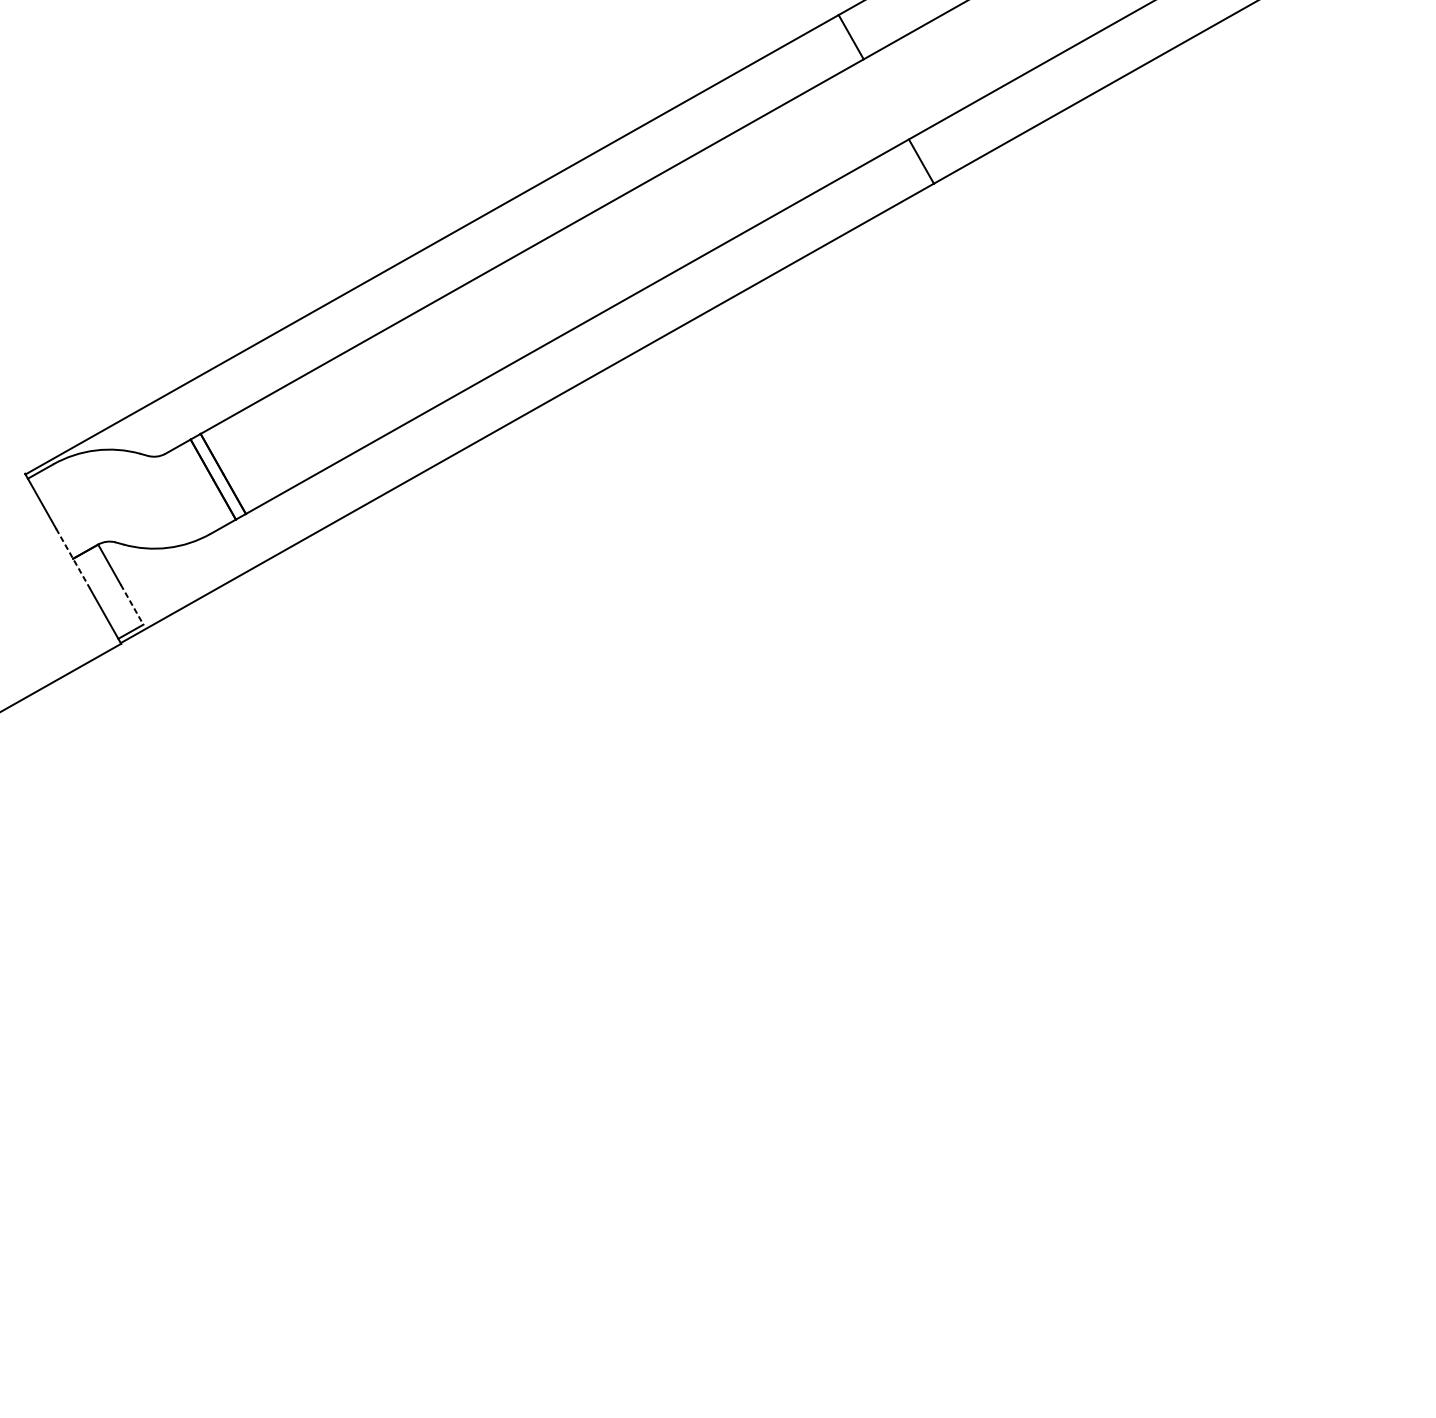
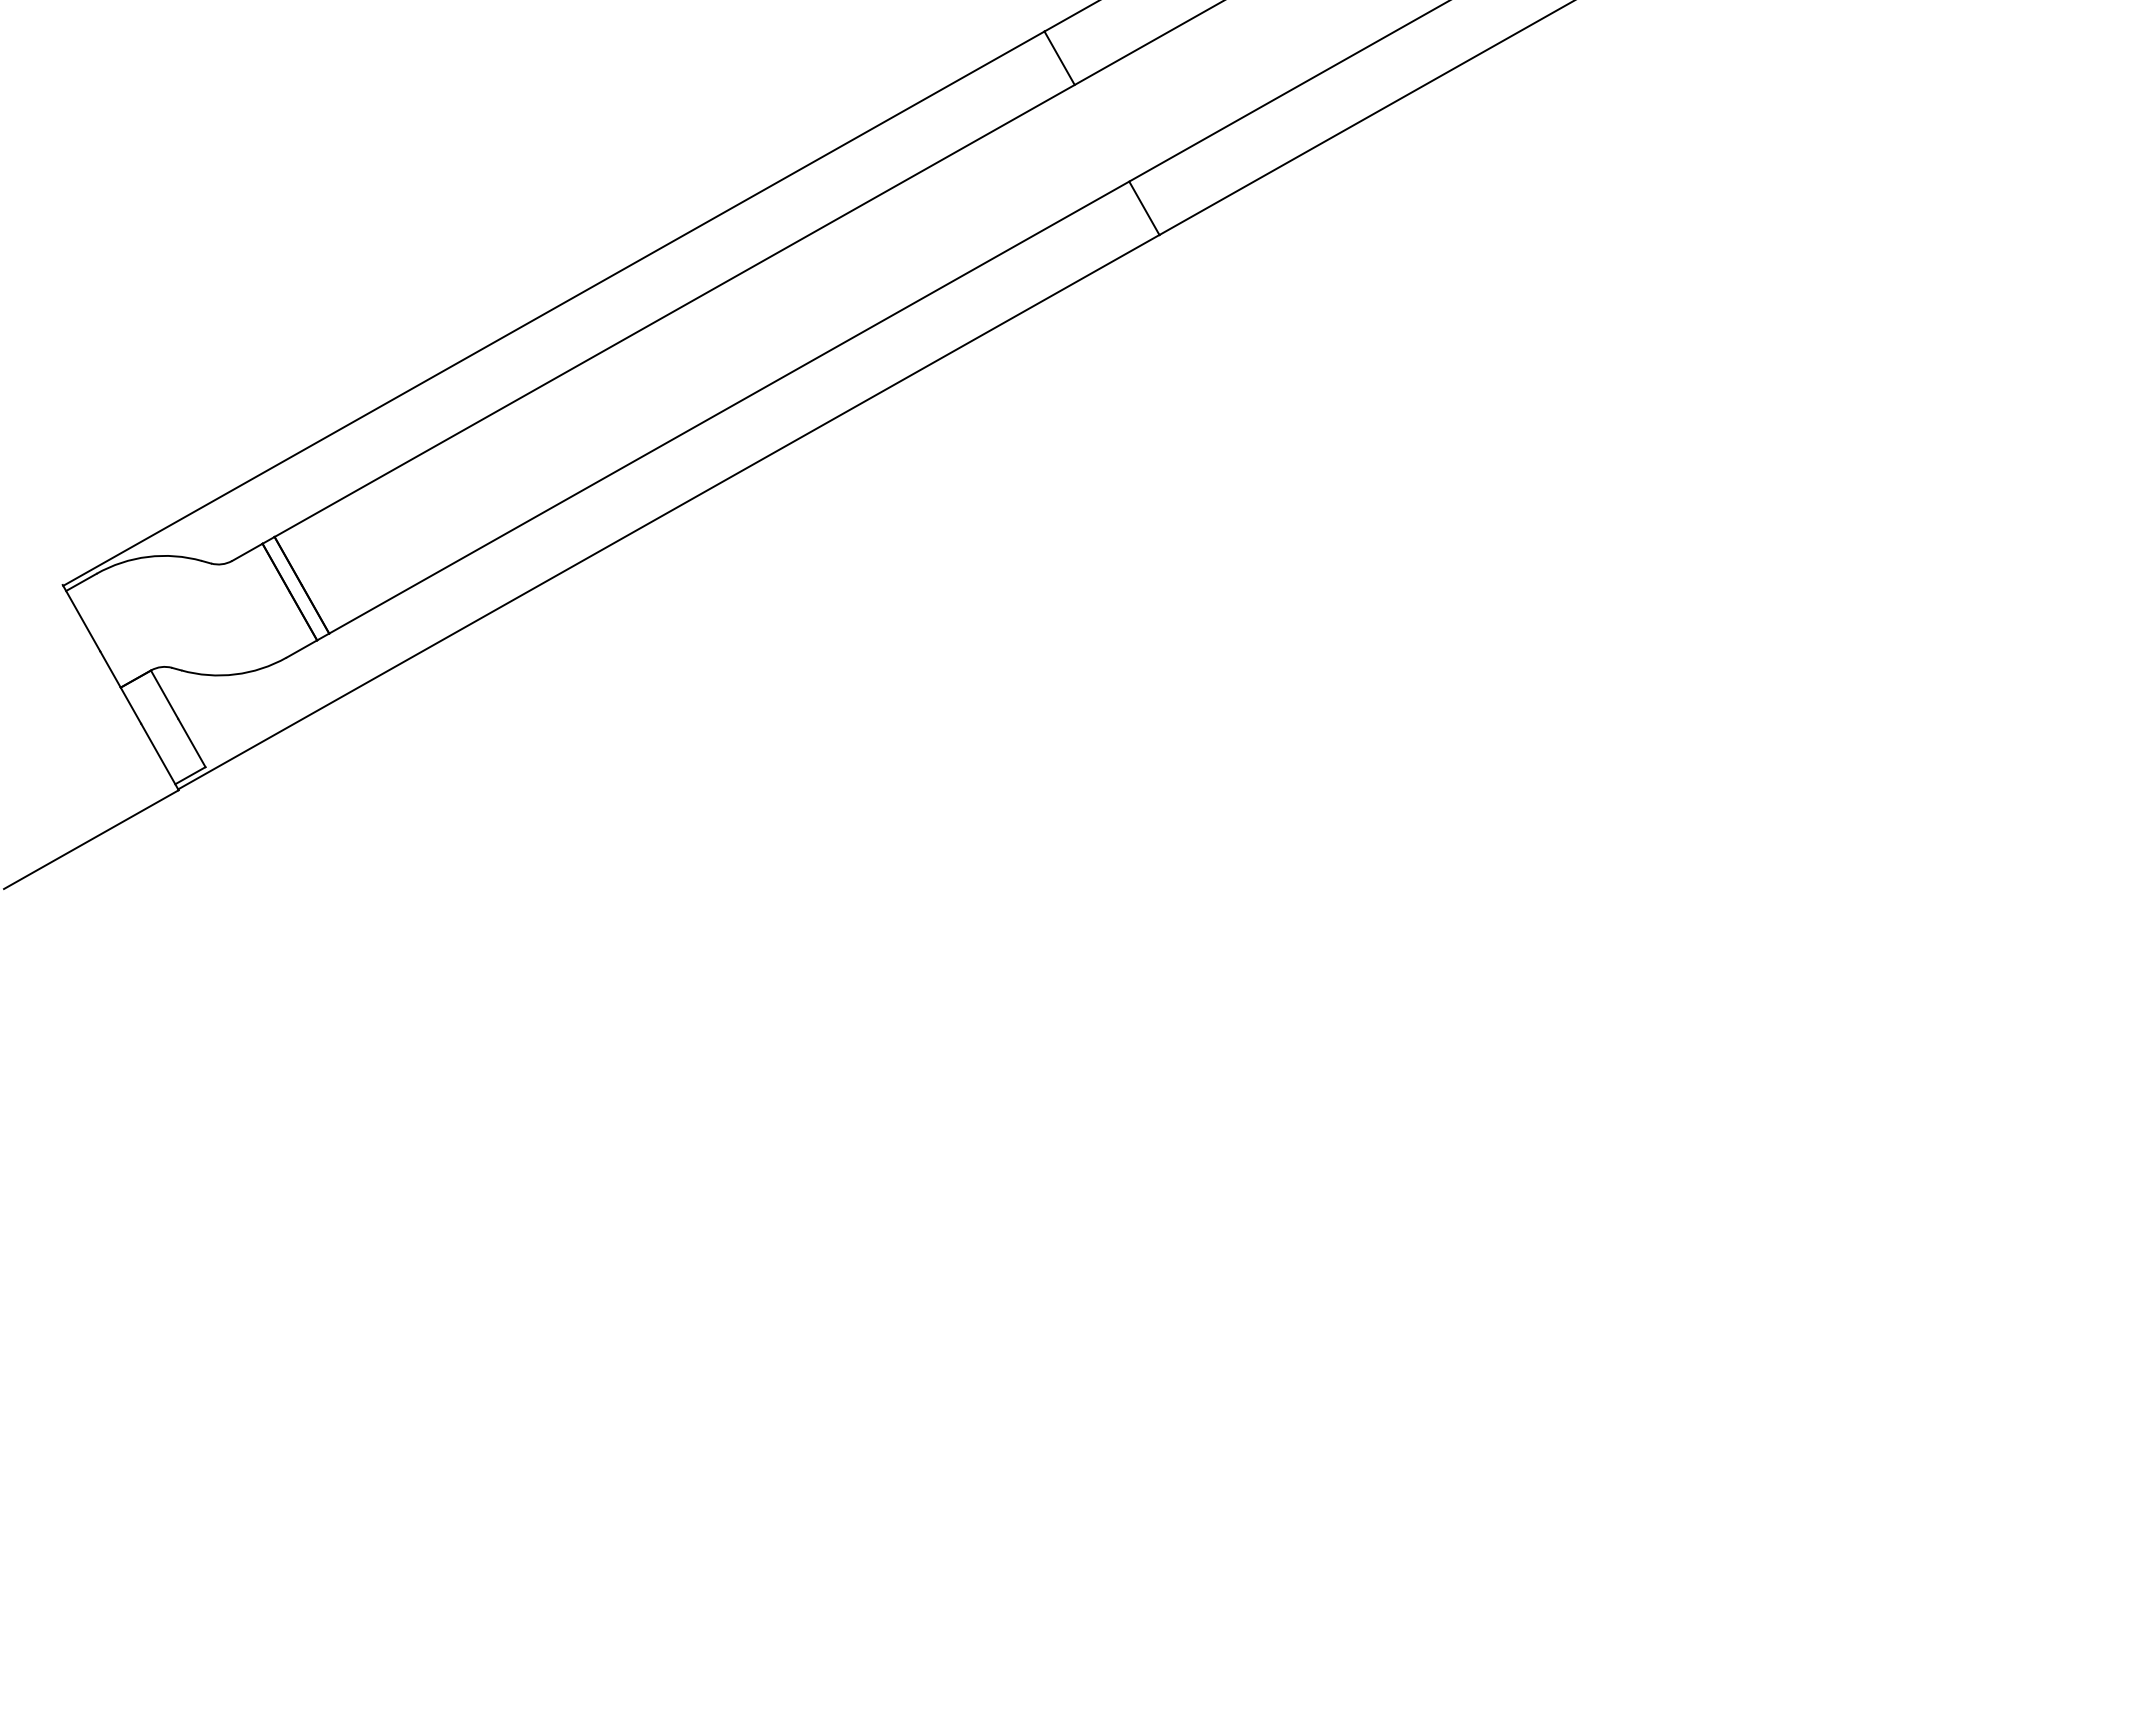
line: (72, 558) -> (120, 687), dashed -> solid
line: (131, 605) -> (191, 743), dashed -> solid

